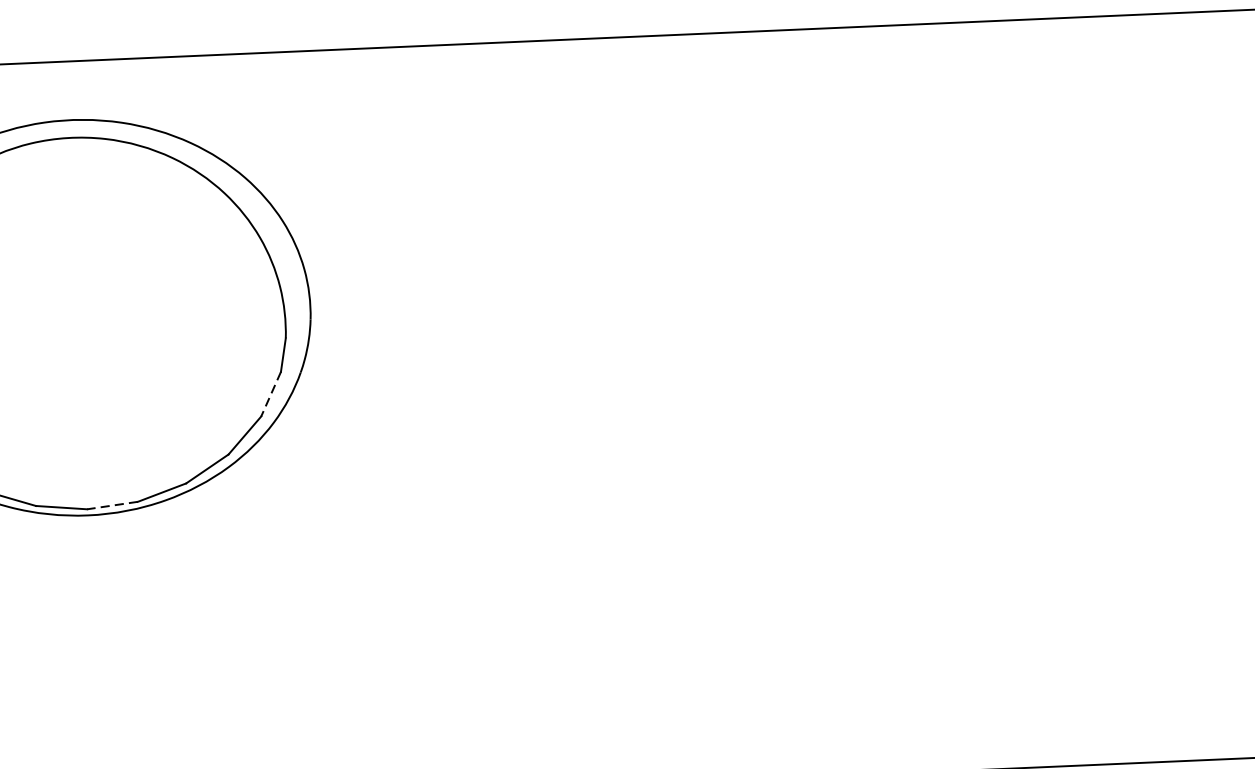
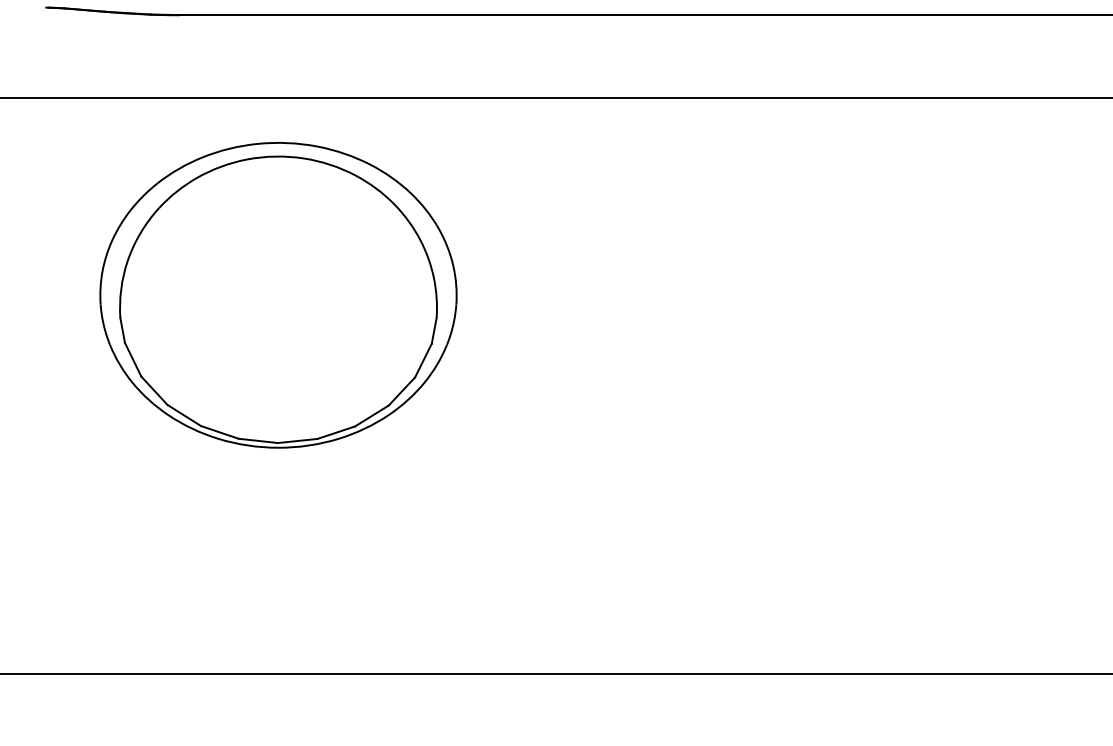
line: (271, 394) -> (423, 360), dashed -> solid
line: (112, 506) -> (297, 441), dashed -> solid

